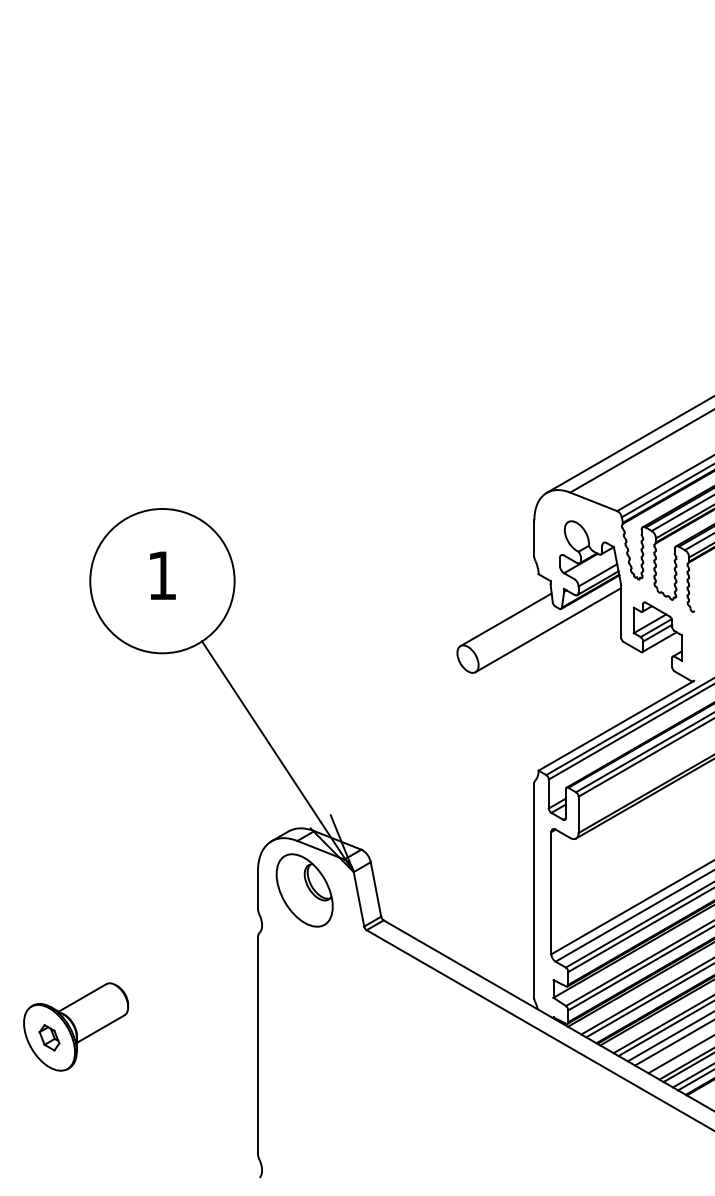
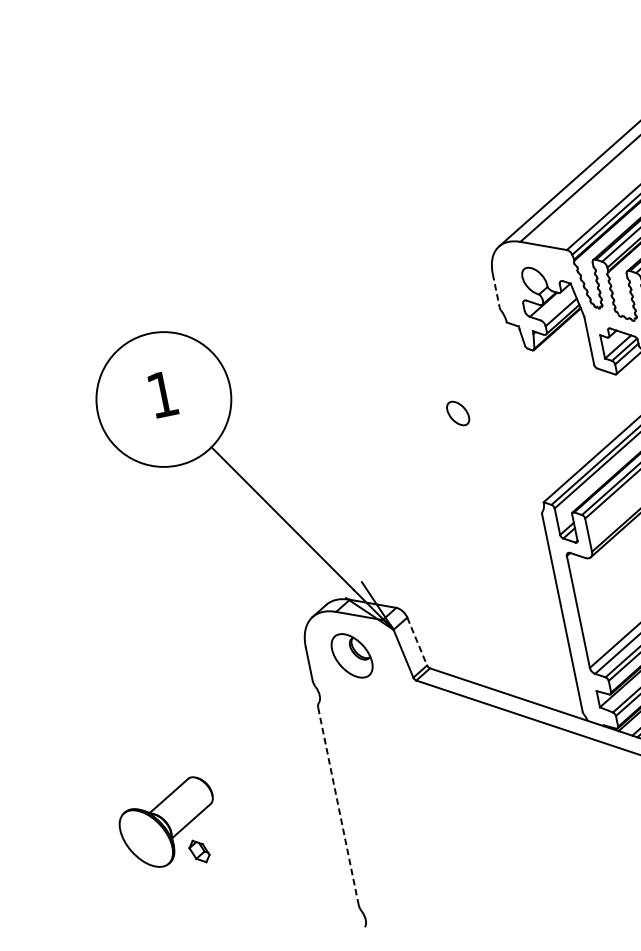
line: (534, 539) -> (496, 291), solid -> dashed
line: (505, 619) -> (485, 370), removed
line: (548, 630) -> (526, 372), removed
line: (376, 889) -> (417, 641), solid -> dashed
part: (304, 890) -> (351, 655), size x0.7
part: (49, 1037) -> (199, 851), moved
line: (257, 1045) -> (338, 806), solid -> dashed

